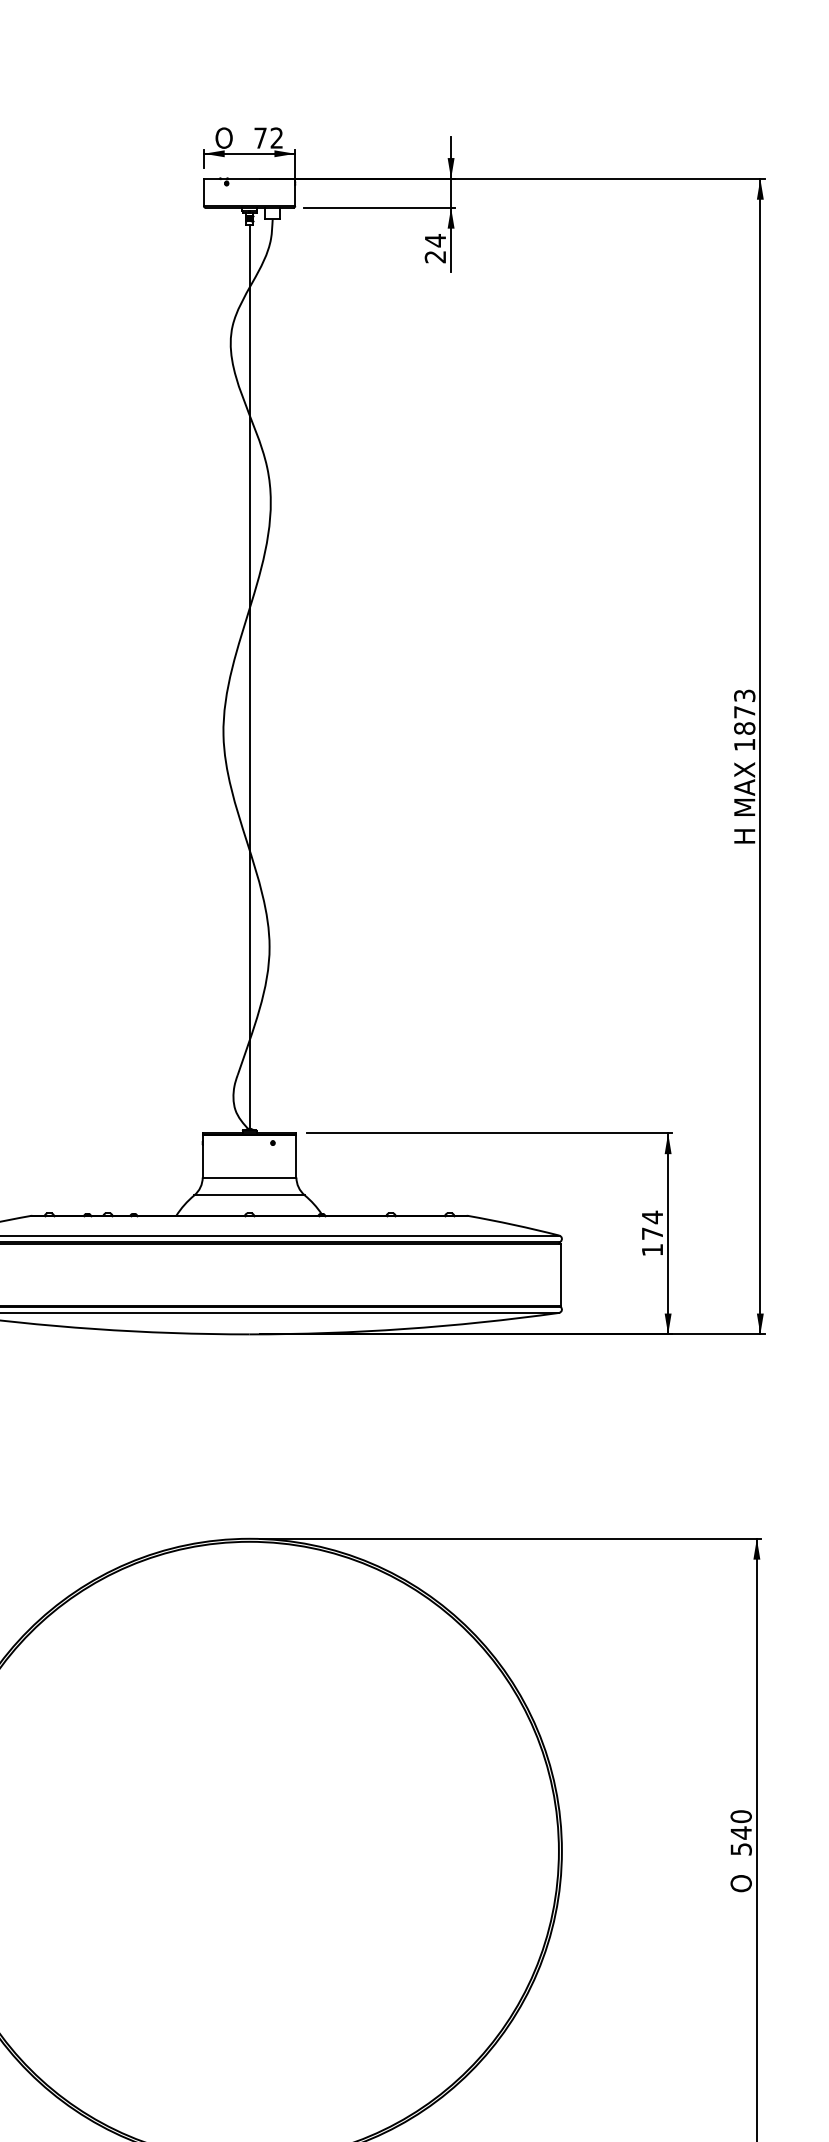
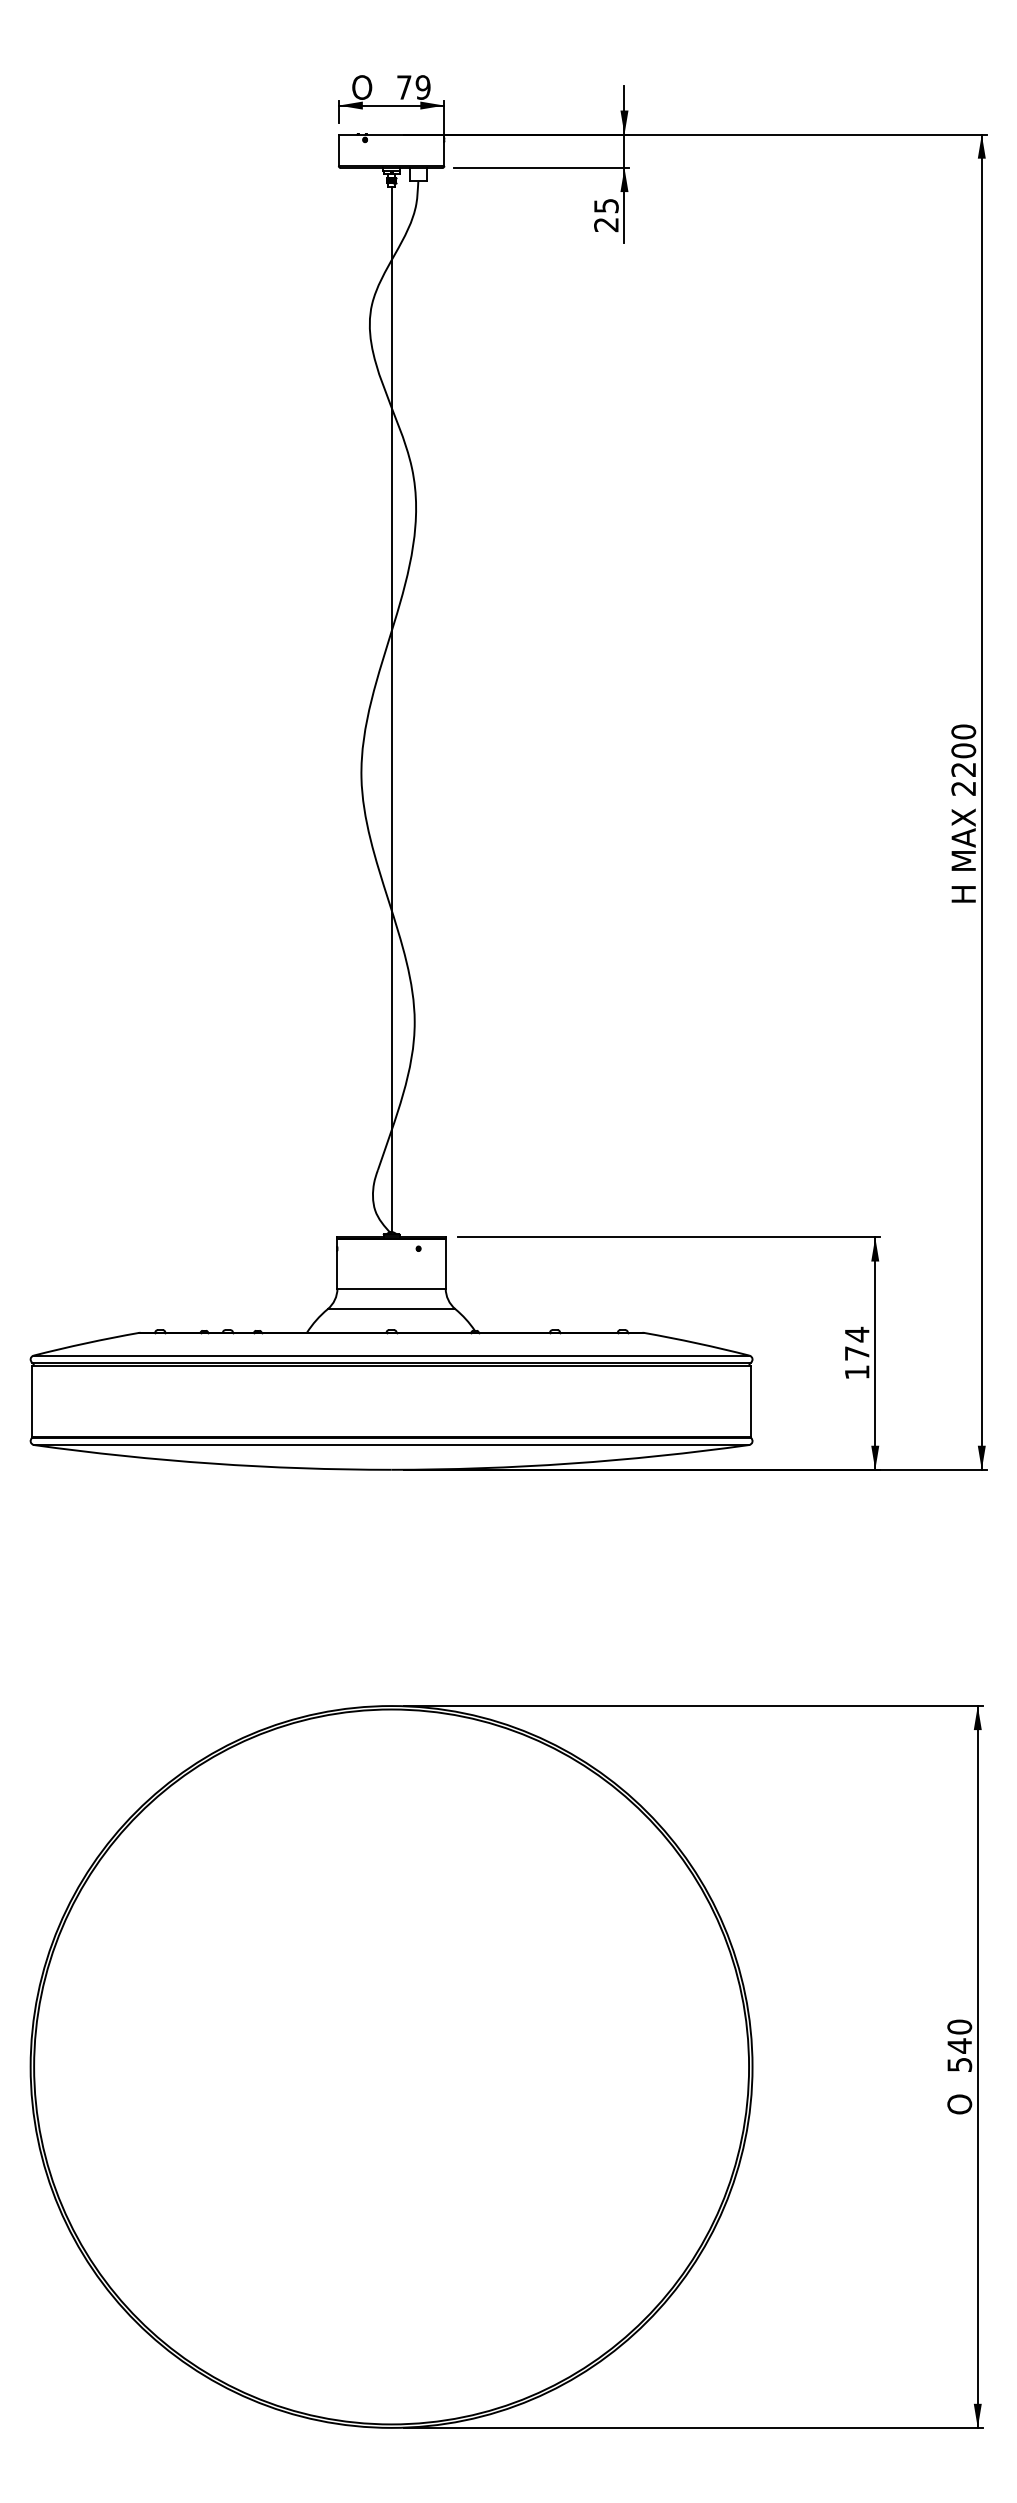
text: (276, 138) -> (422, 87), 72 -> 79
text: (435, 240) -> (606, 205), 24 -> 25
text: (744, 719) -> (963, 759), 1873 -> 2200

